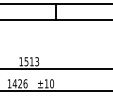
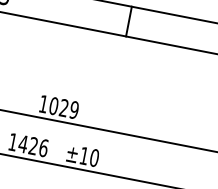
text: (31, 61) -> (63, 107), 1513 -> 1029

